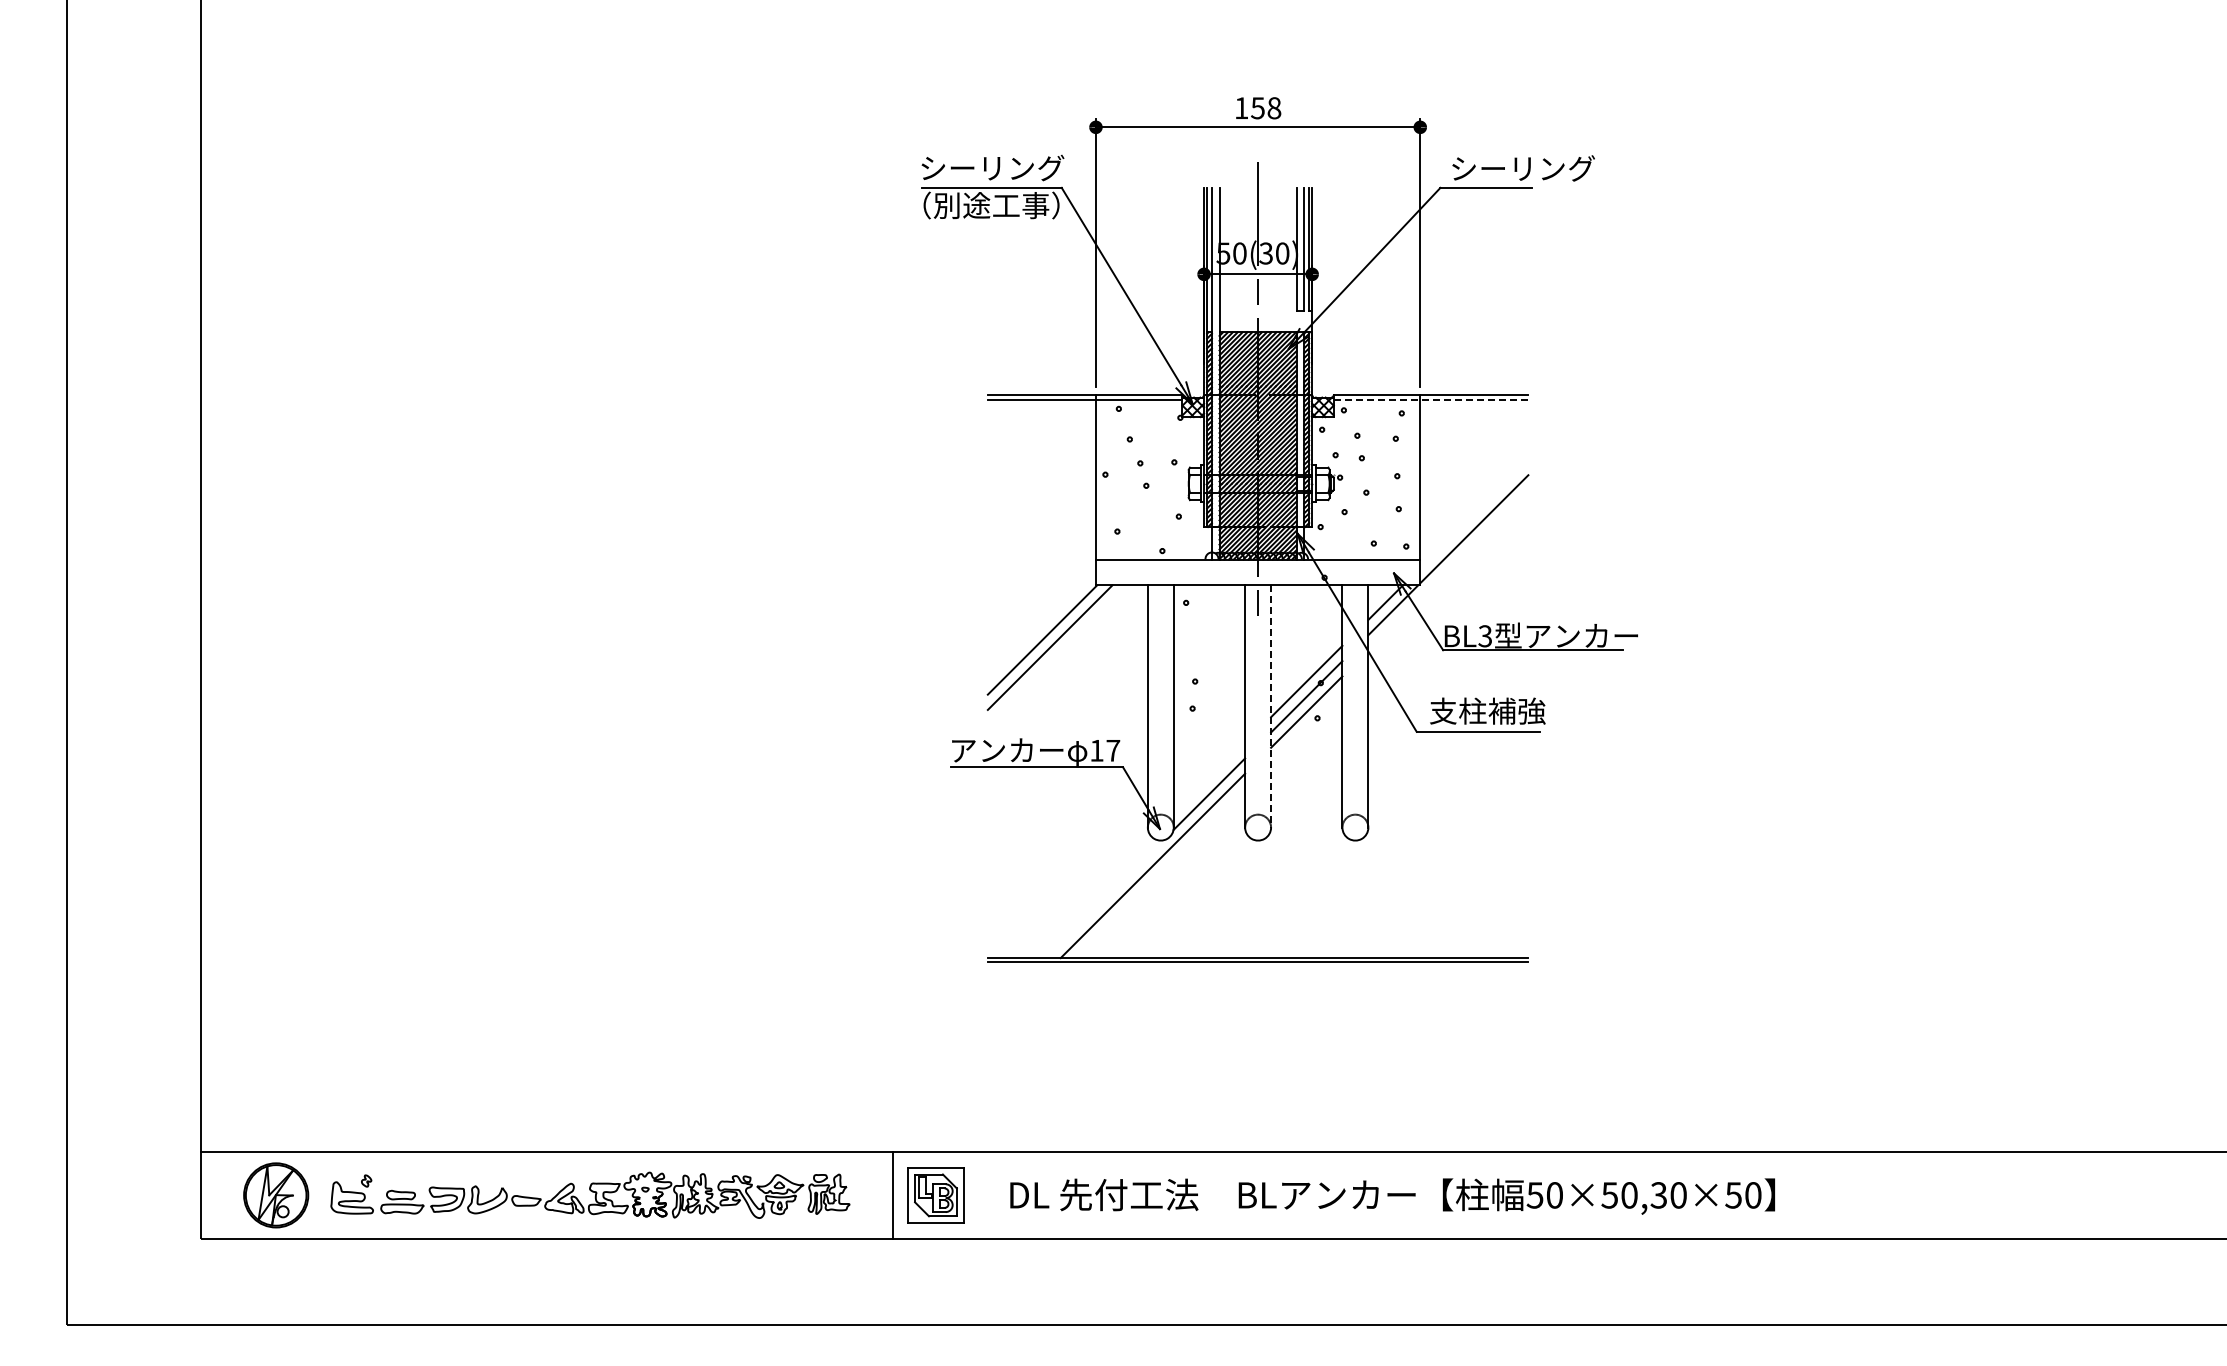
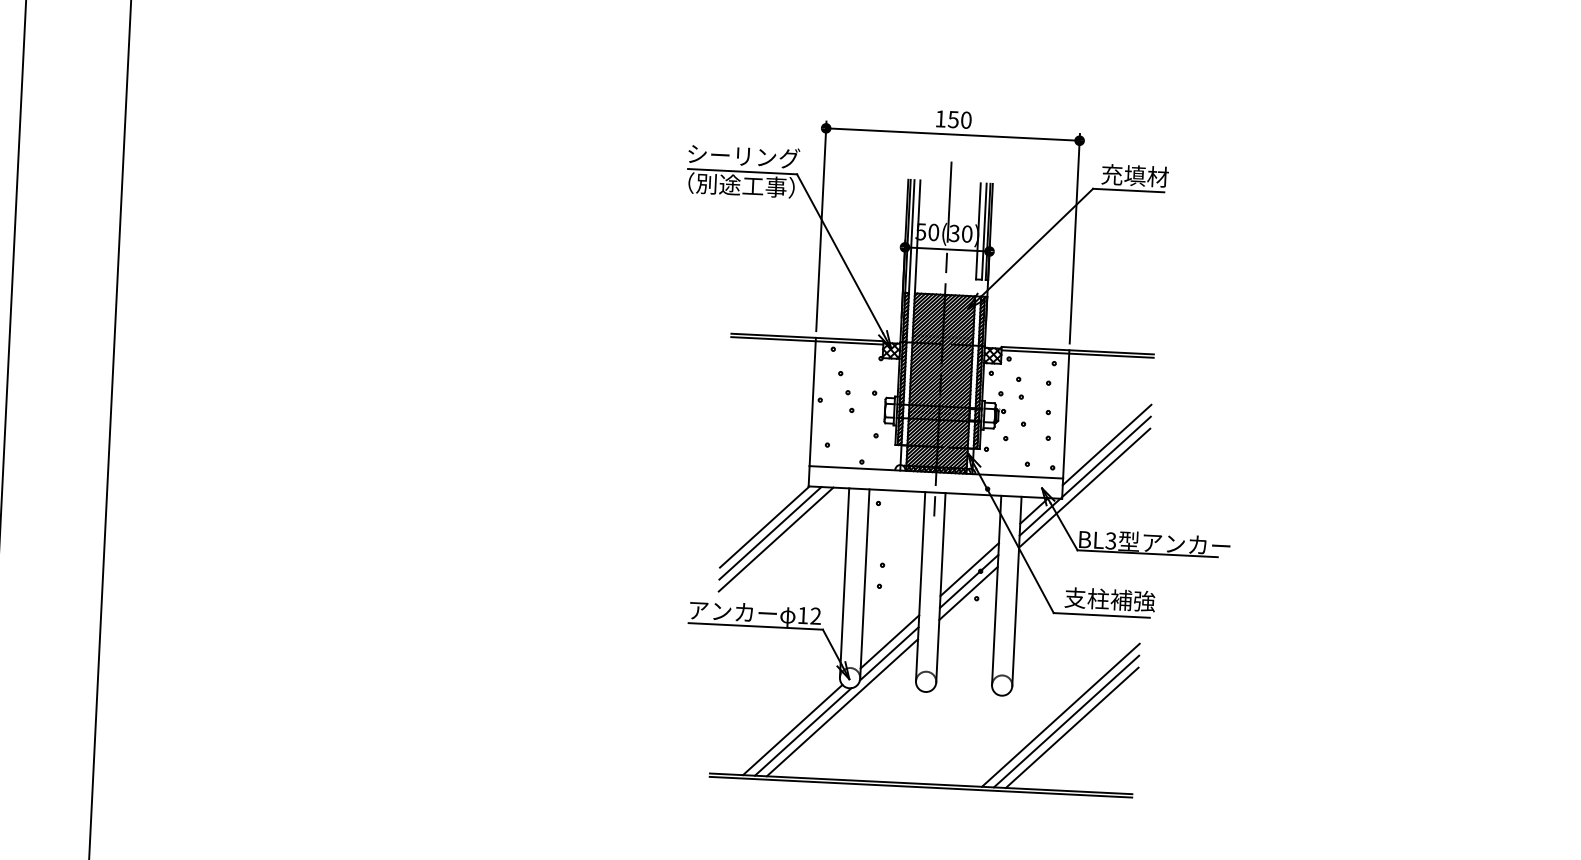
text: (1274, 108) -> (966, 120), 158 -> 150
text: (1522, 168) -> (1157, 176), シーリング -> 充填材
line: (1431, 399) -> (1078, 353), dashed -> solid
line: (1474, 513) -> (1107, 444), added
line: (1448, 570) -> (1084, 488), added
line: (1057, 655) -> (775, 539), added
line: (1271, 707) -> (941, 588), dashed -> solid
text: (1113, 750) -> (816, 616), 17 -> 12
line: (1209, 778) -> (890, 641), added
line: (1431, 861) -> (1060, 714), added
line: (1439, 869) -> (1066, 721), added
line: (1447, 877) -> (1072, 728), added
line: (1090, 897) -> (792, 730), added
line: (1104, 899) -> (803, 732), added

